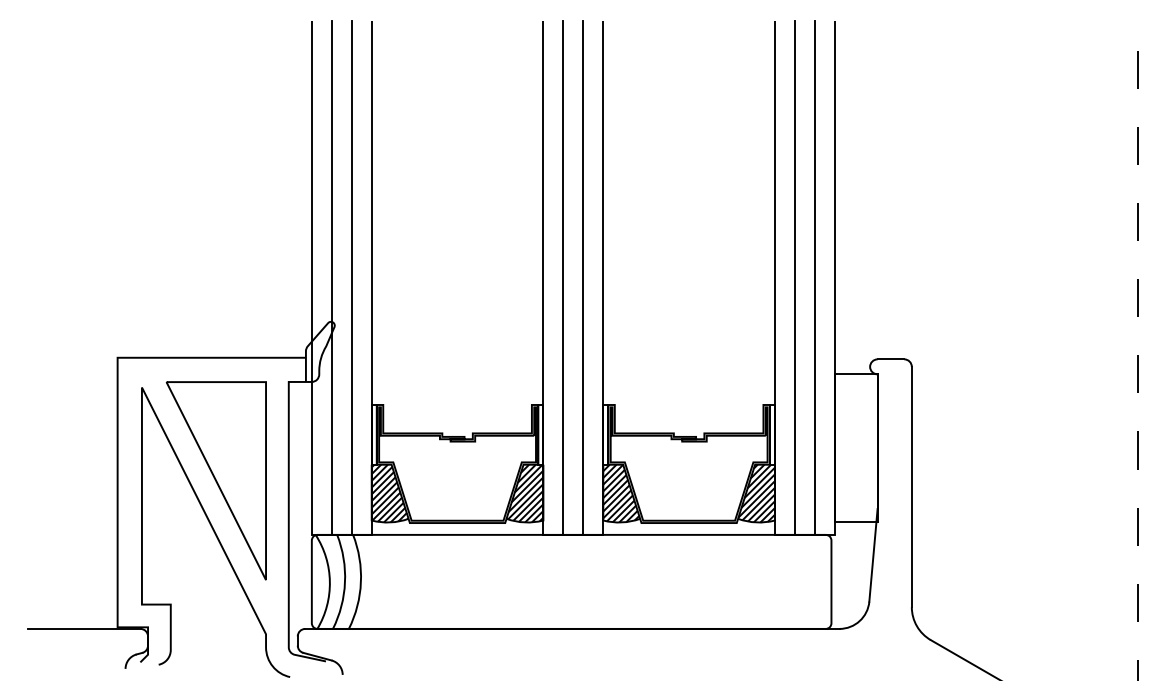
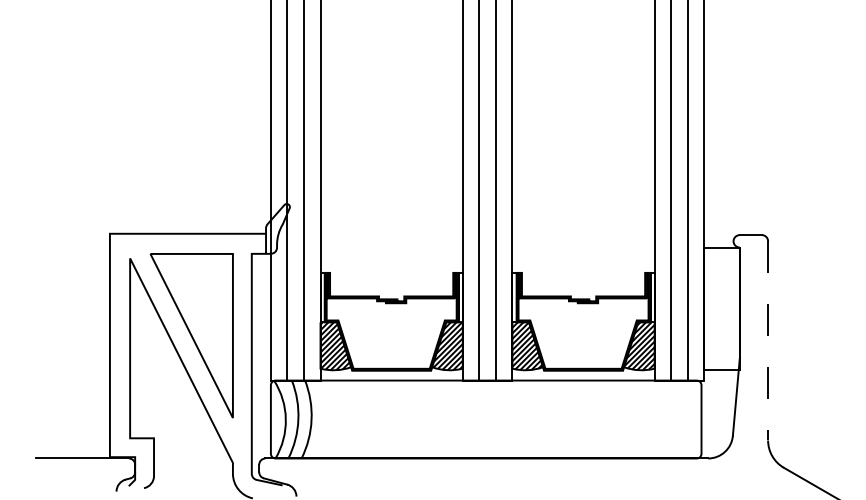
line: (911, 487) -> (767, 341), solid -> dashed

